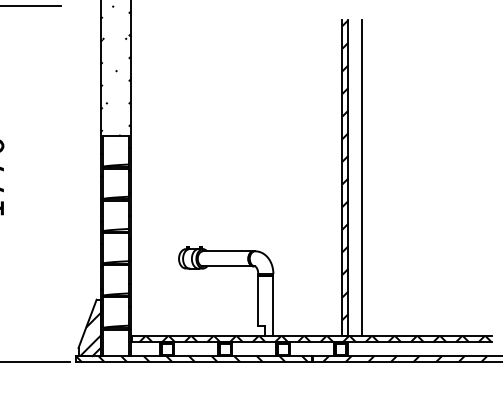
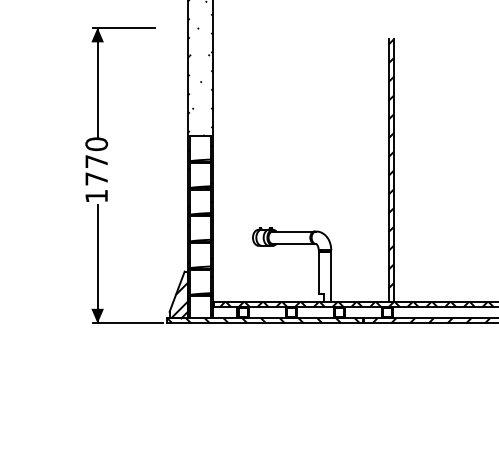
line: (361, 177) -> (404, 170), removed

